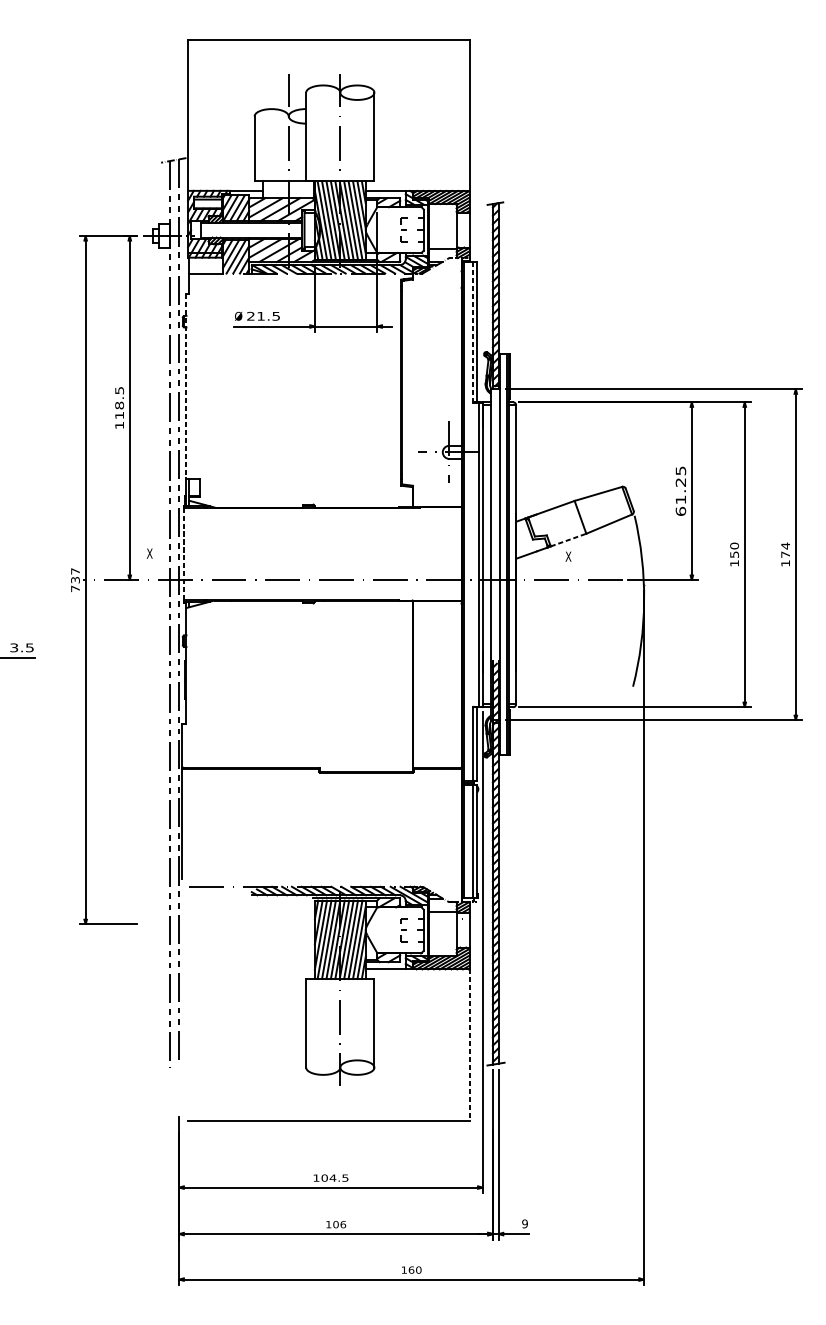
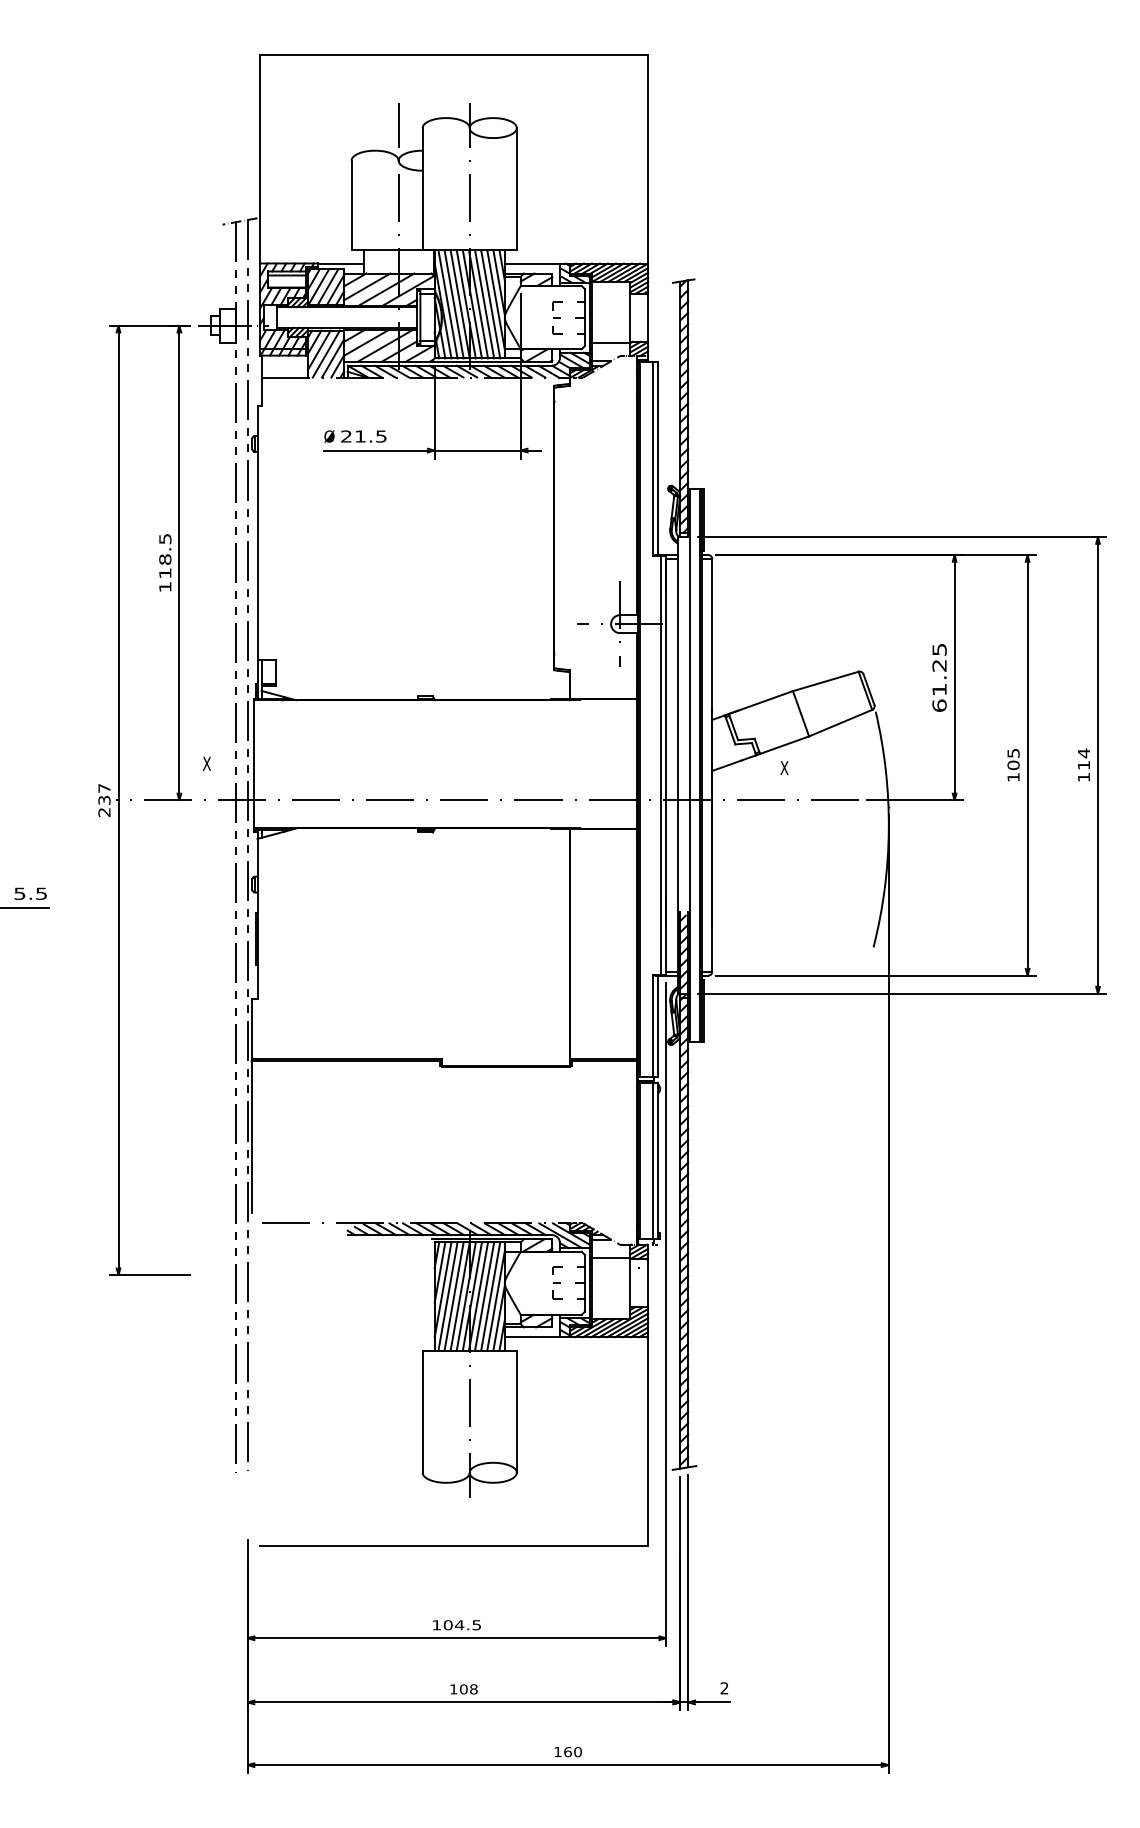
line: (473, 332) -> (653, 458), dashed -> solid
line: (186, 386) -> (257, 533), dashed -> solid
line: (569, 540) -> (785, 745), dashed -> solid
text: (734, 550) -> (1013, 759), 150 -> 105
line: (184, 554) -> (254, 764), dashed -> solid
text: (785, 554) -> (1083, 765), 174 -> 114
text: (75, 588) -> (104, 812), 737 -> 237
text: (14, 647) -> (20, 893), 3.5 -> 5.5
line: (469, 1045) -> (648, 1442), dashed -> solid
text: (343, 1224) -> (473, 1689), 106 -> 108
text: (525, 1224) -> (724, 1688), 9 -> 2

